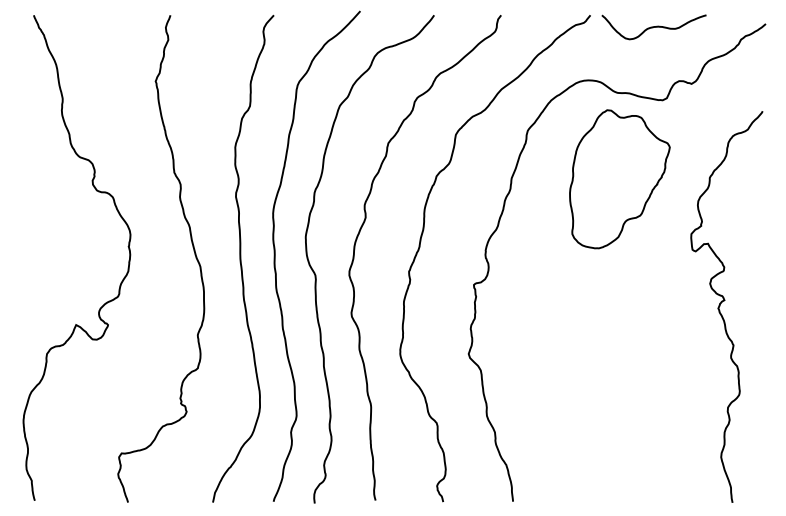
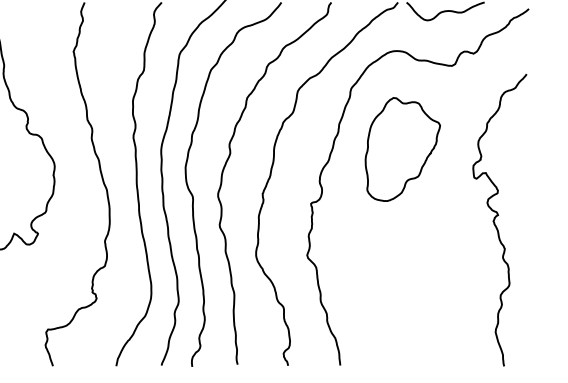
part: (619, 179) -> (402, 149), moved

